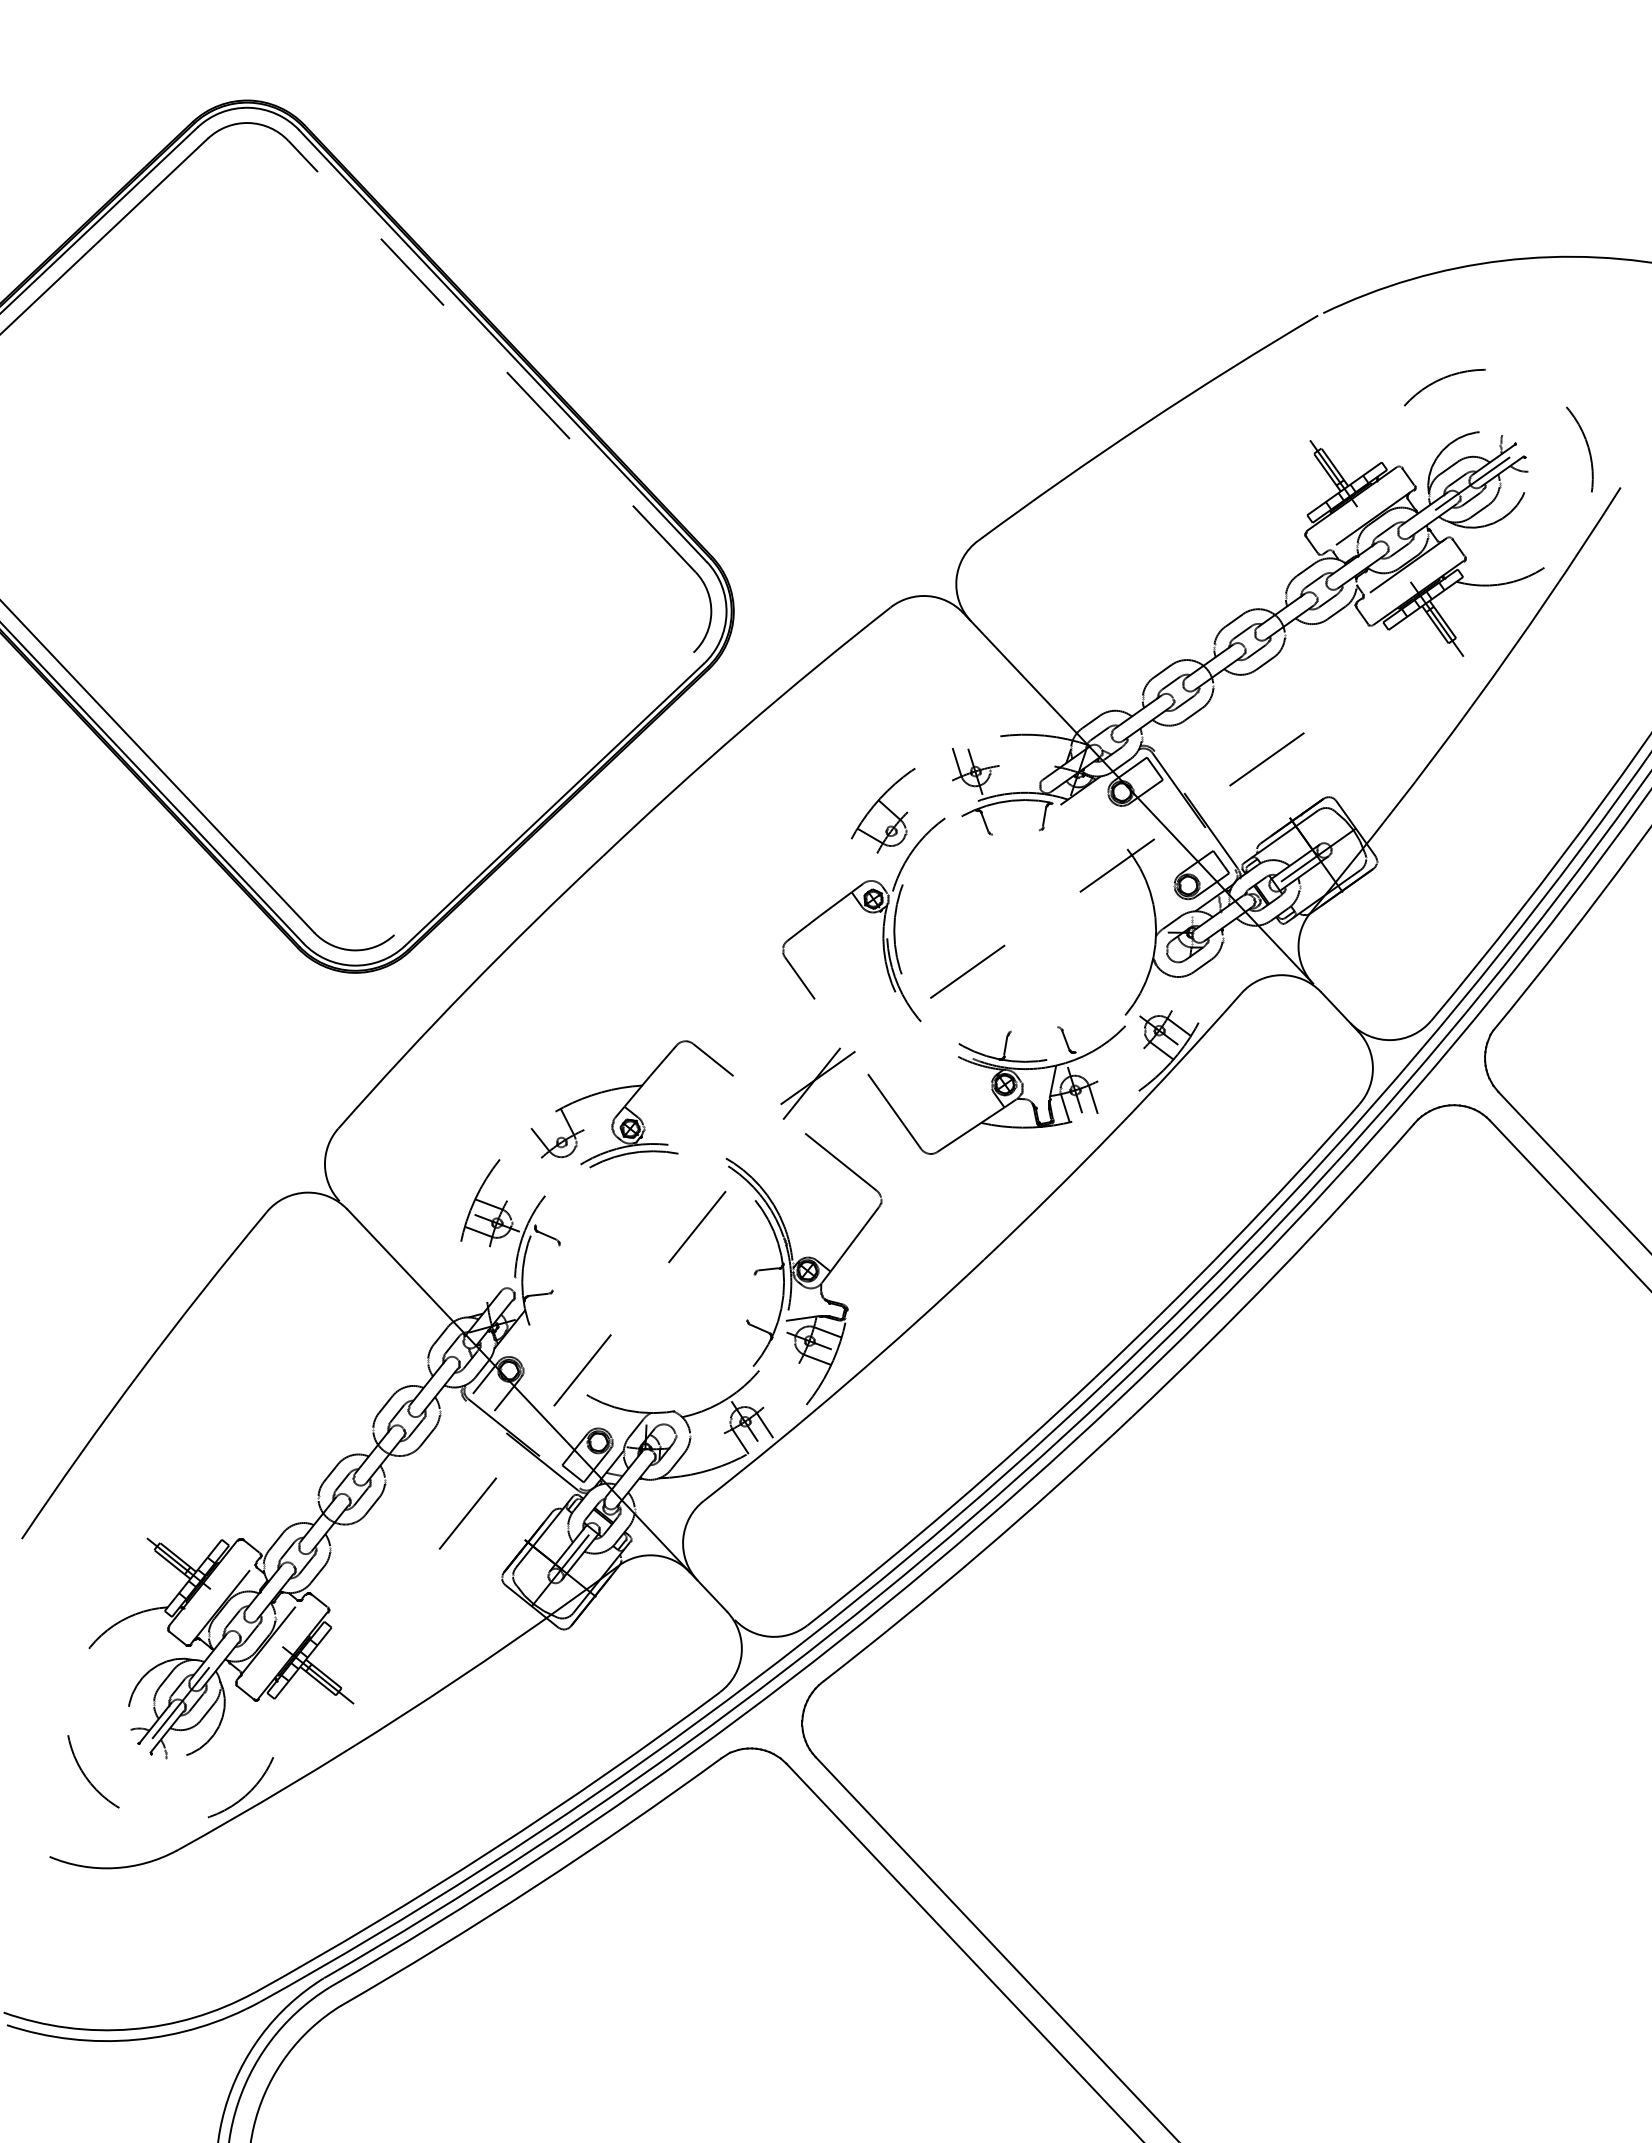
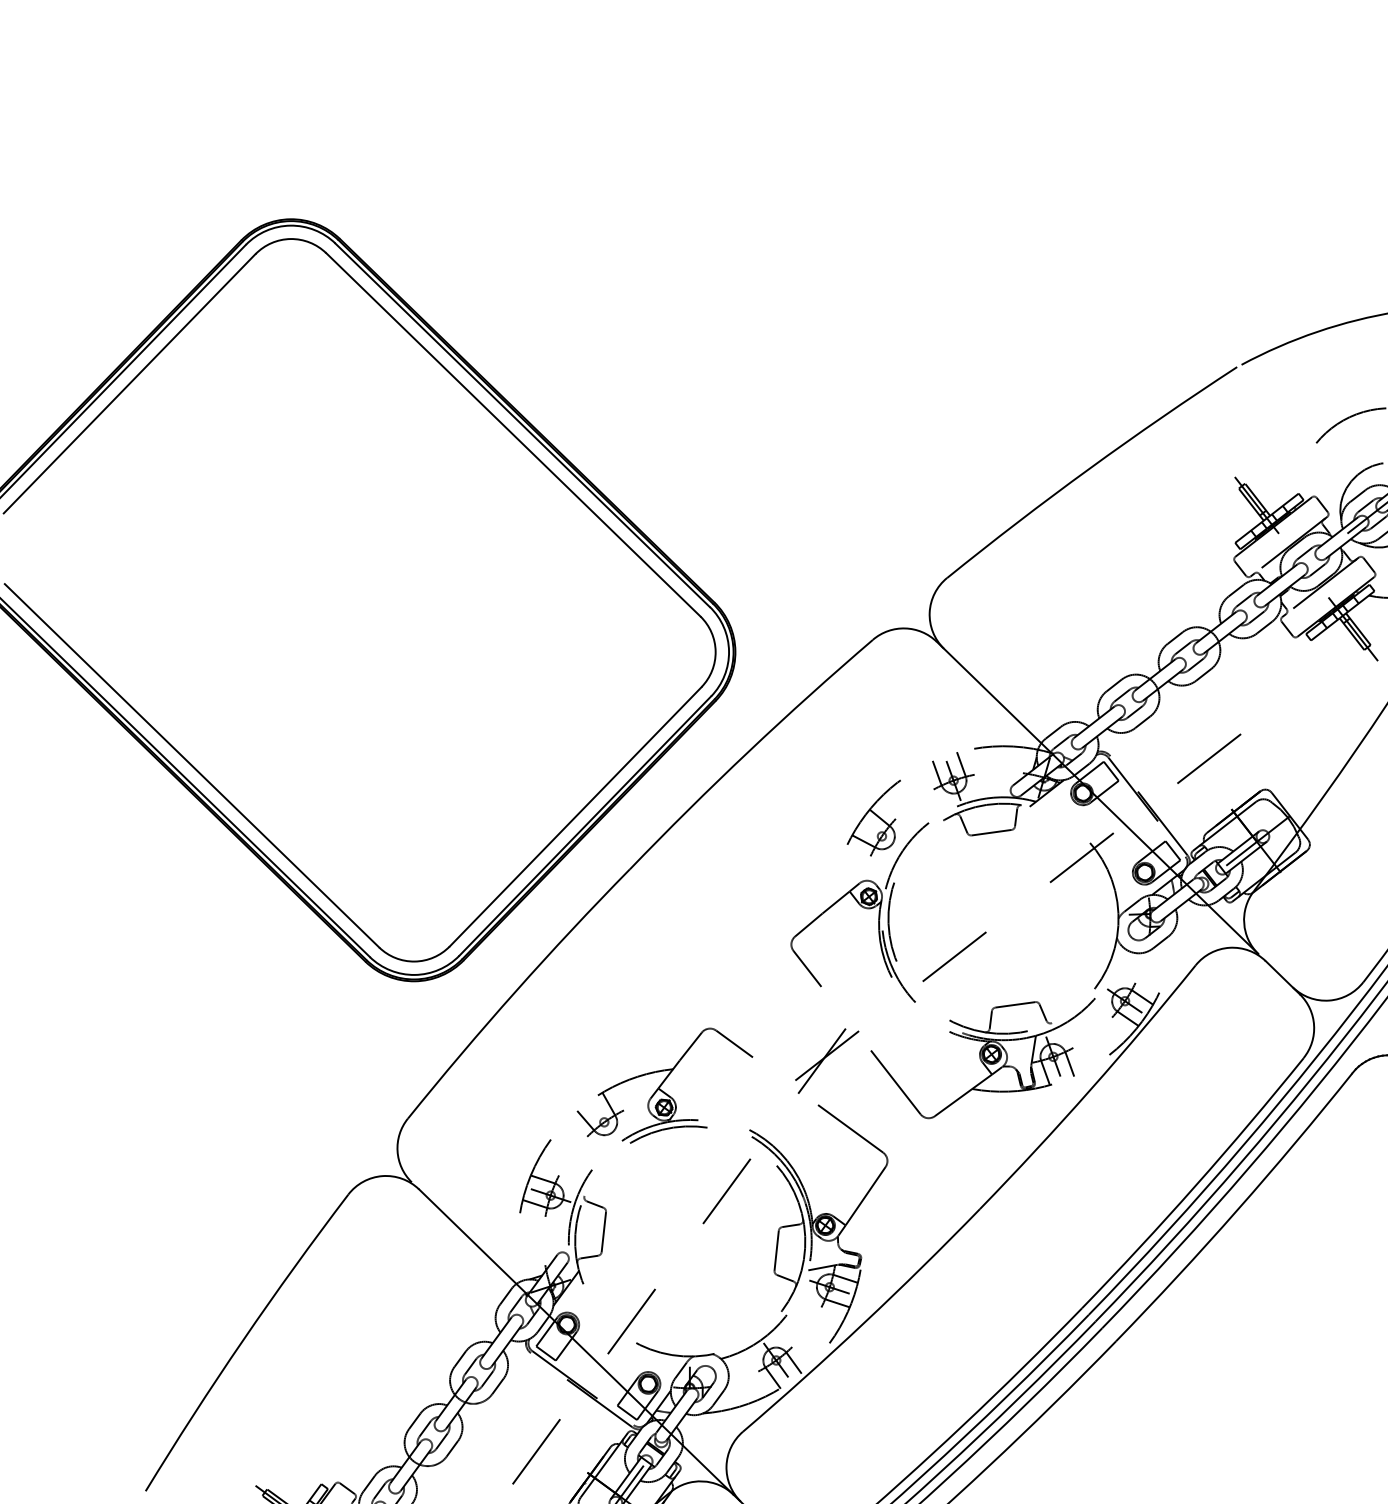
line: (492, 356) -> (513, 434), dashed -> solid
line: (984, 753) -> (960, 764), added
line: (543, 793) -> (575, 816), added
line: (1015, 832) -> (991, 832), added
line: (1034, 1029) -> (1015, 1004), added
line: (554, 1266) -> (603, 1231), added
line: (750, 1296) -> (776, 1250), added
line: (483, 1402) -> (545, 1353), added

